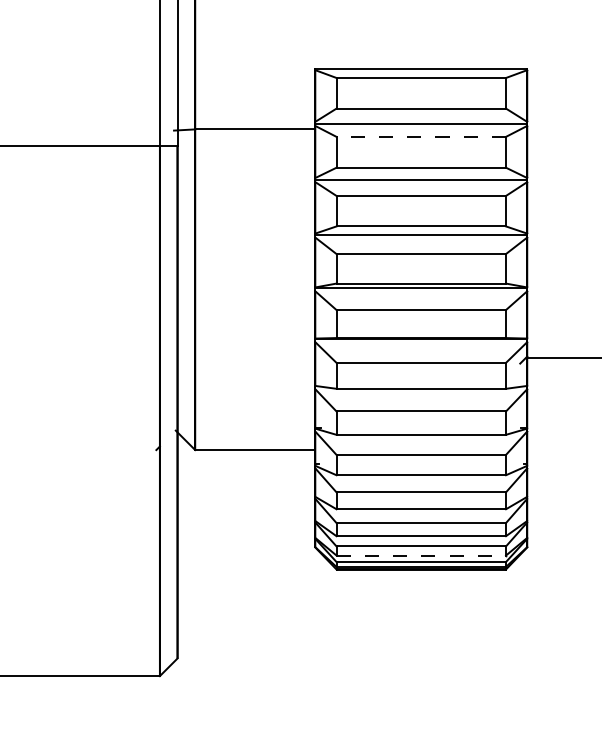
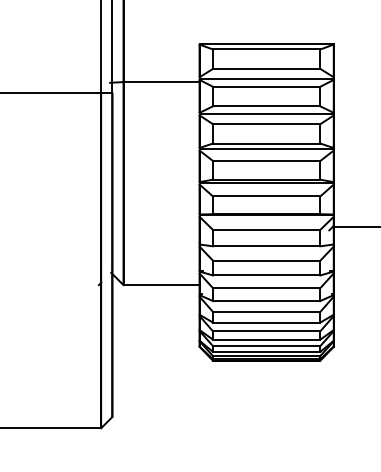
line: (421, 136) -> (266, 86), dashed -> solid
line: (421, 554) -> (266, 351), dashed -> solid

